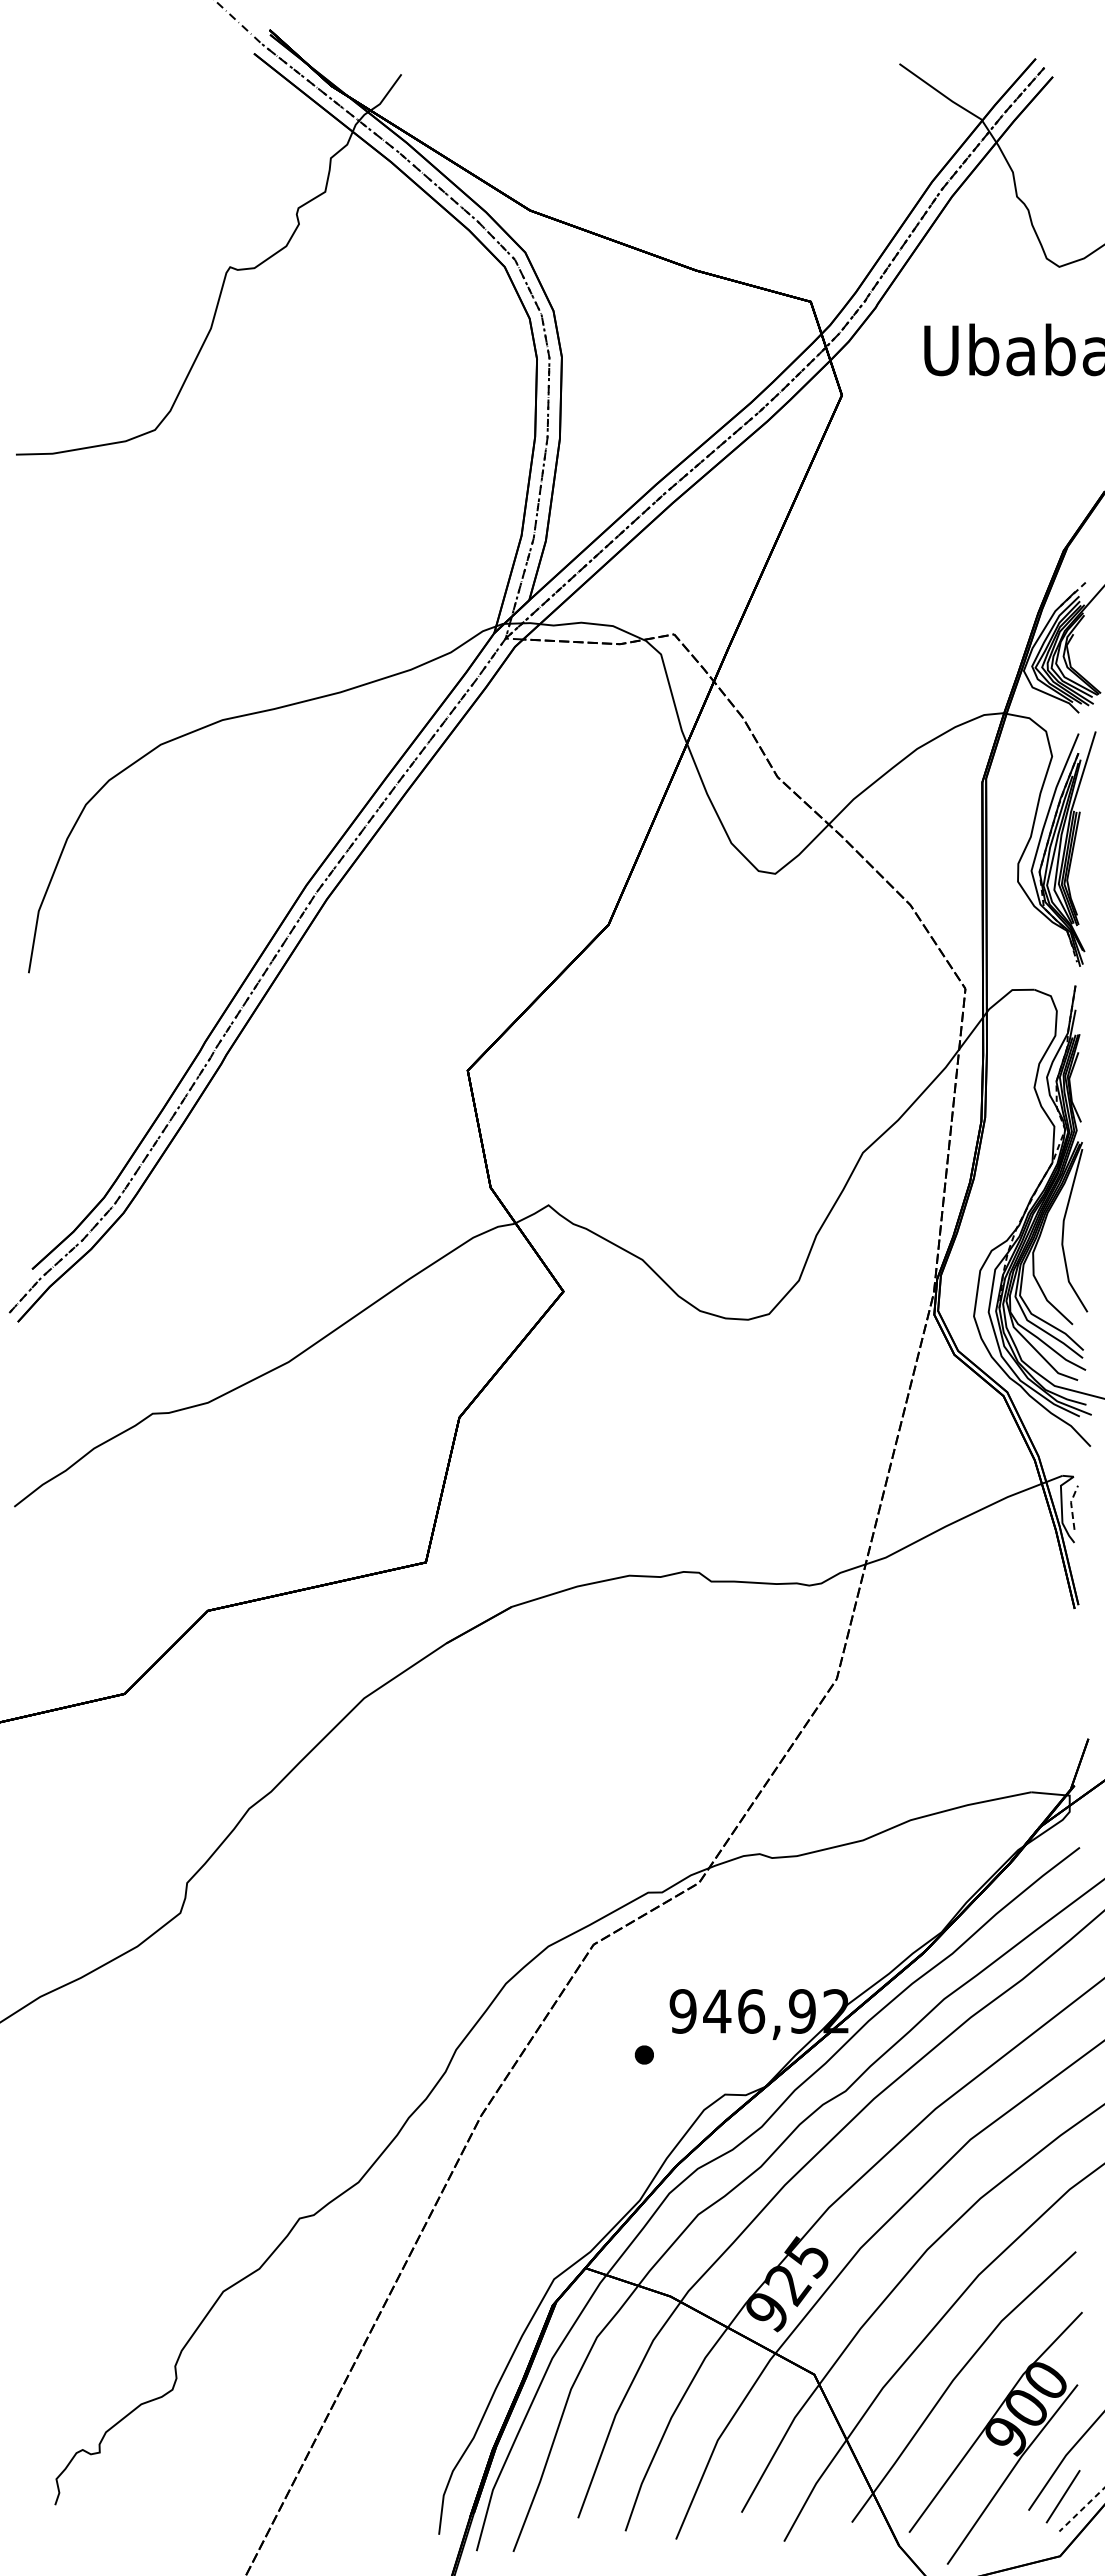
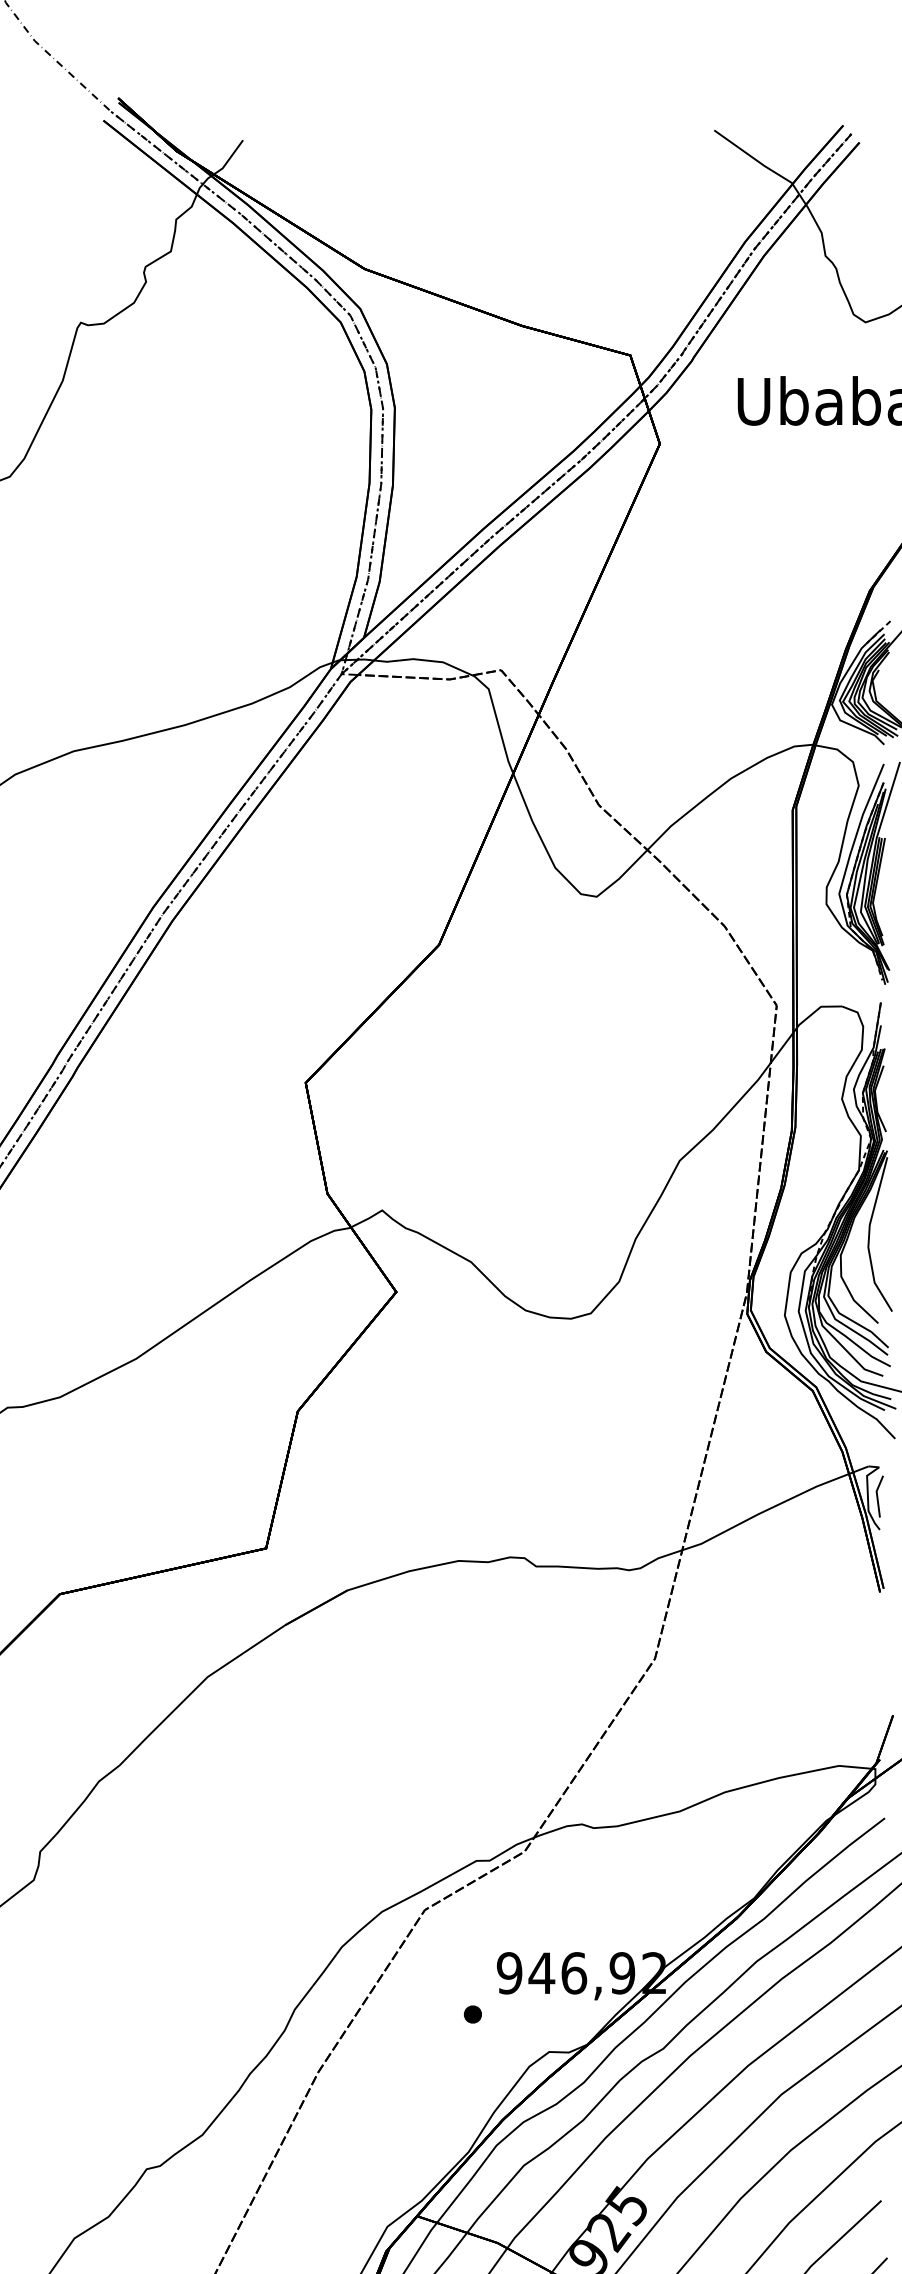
line: (1071, 1506) -> (877, 1495), dashed -> solid

